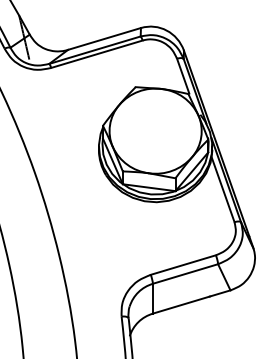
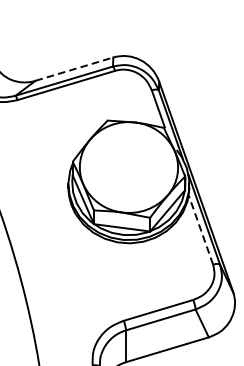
line: (105, 38) -> (75, 68), solid -> dashed
line: (222, 189) -> (200, 229), solid -> dashed

